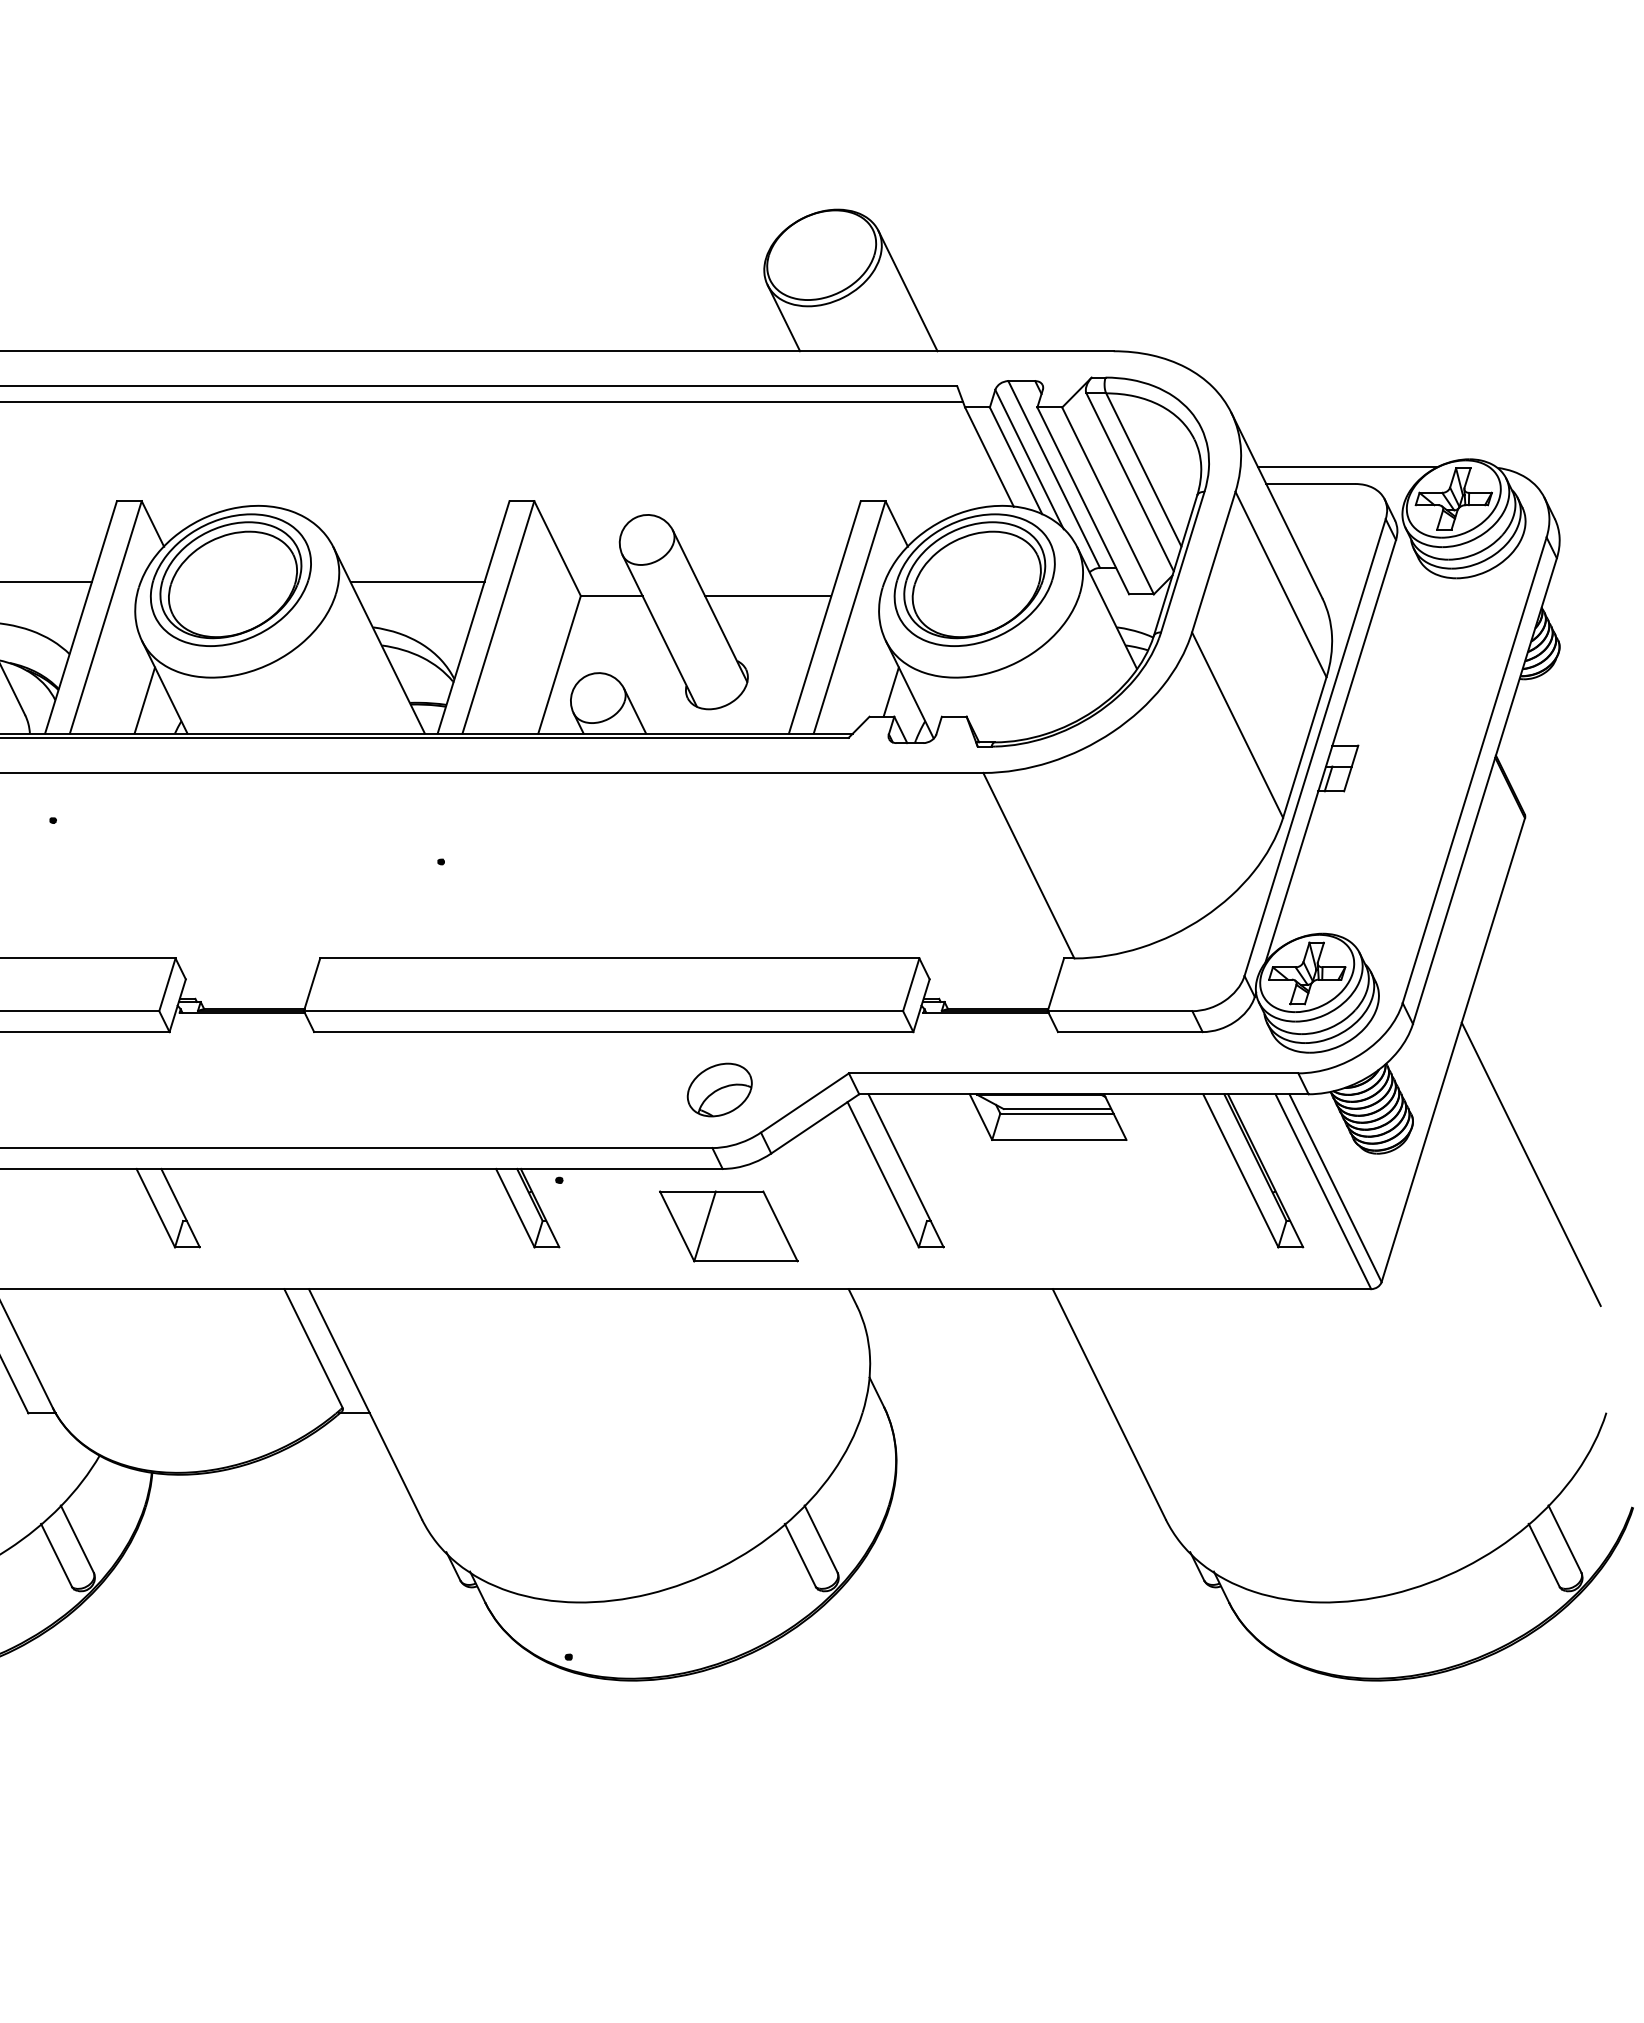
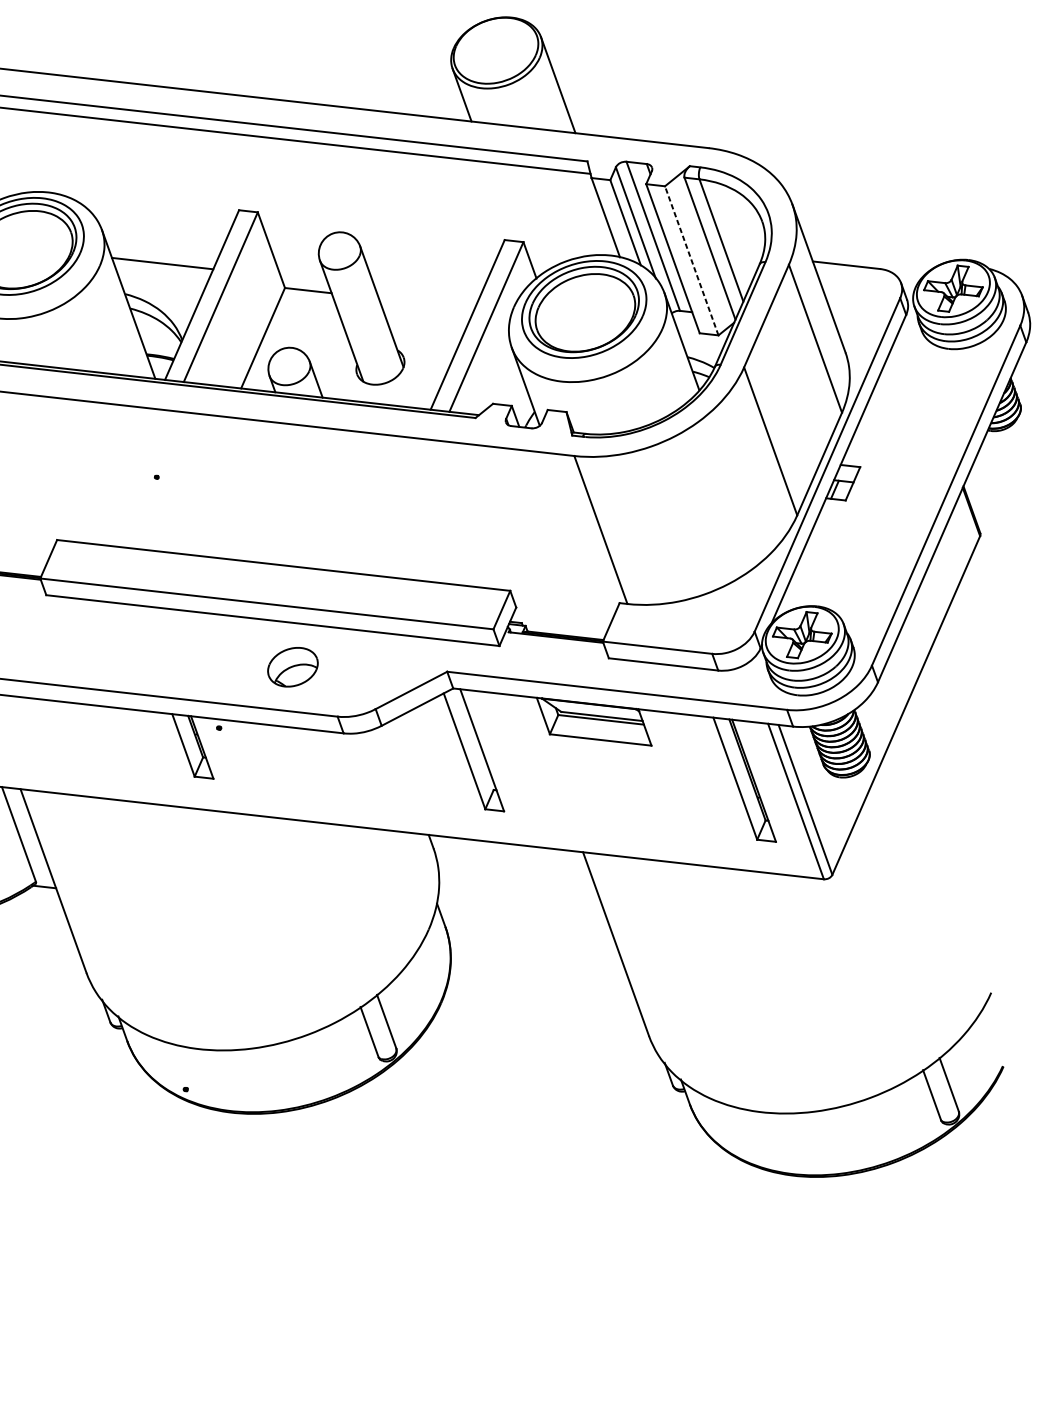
line: (1347, 467) -> (875, 255), removed
line: (1107, 500) -> (691, 260), solid -> dashed
line: (768, 595) -> (426, 303), removed
line: (890, 691) -> (511, 386), removed
part: (719, 1089) -> (292, 666), moved
line: (1530, 1164) -> (954, 798), removed
part: (728, 1226) -> (343, 777), removed

